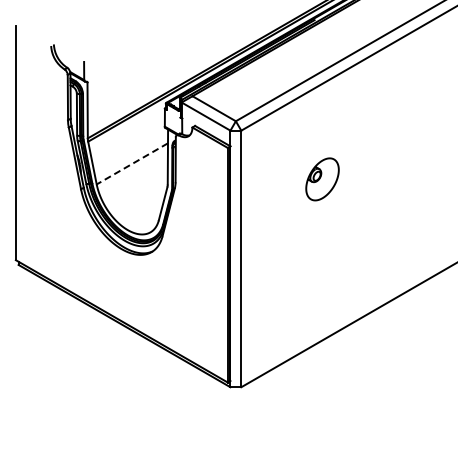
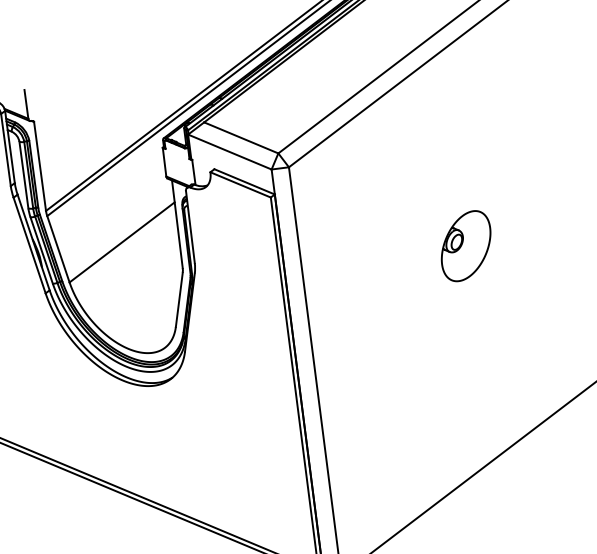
line: (131, 164) -> (120, 243), dashed -> solid
part: (322, 179) -> (466, 246), moved

